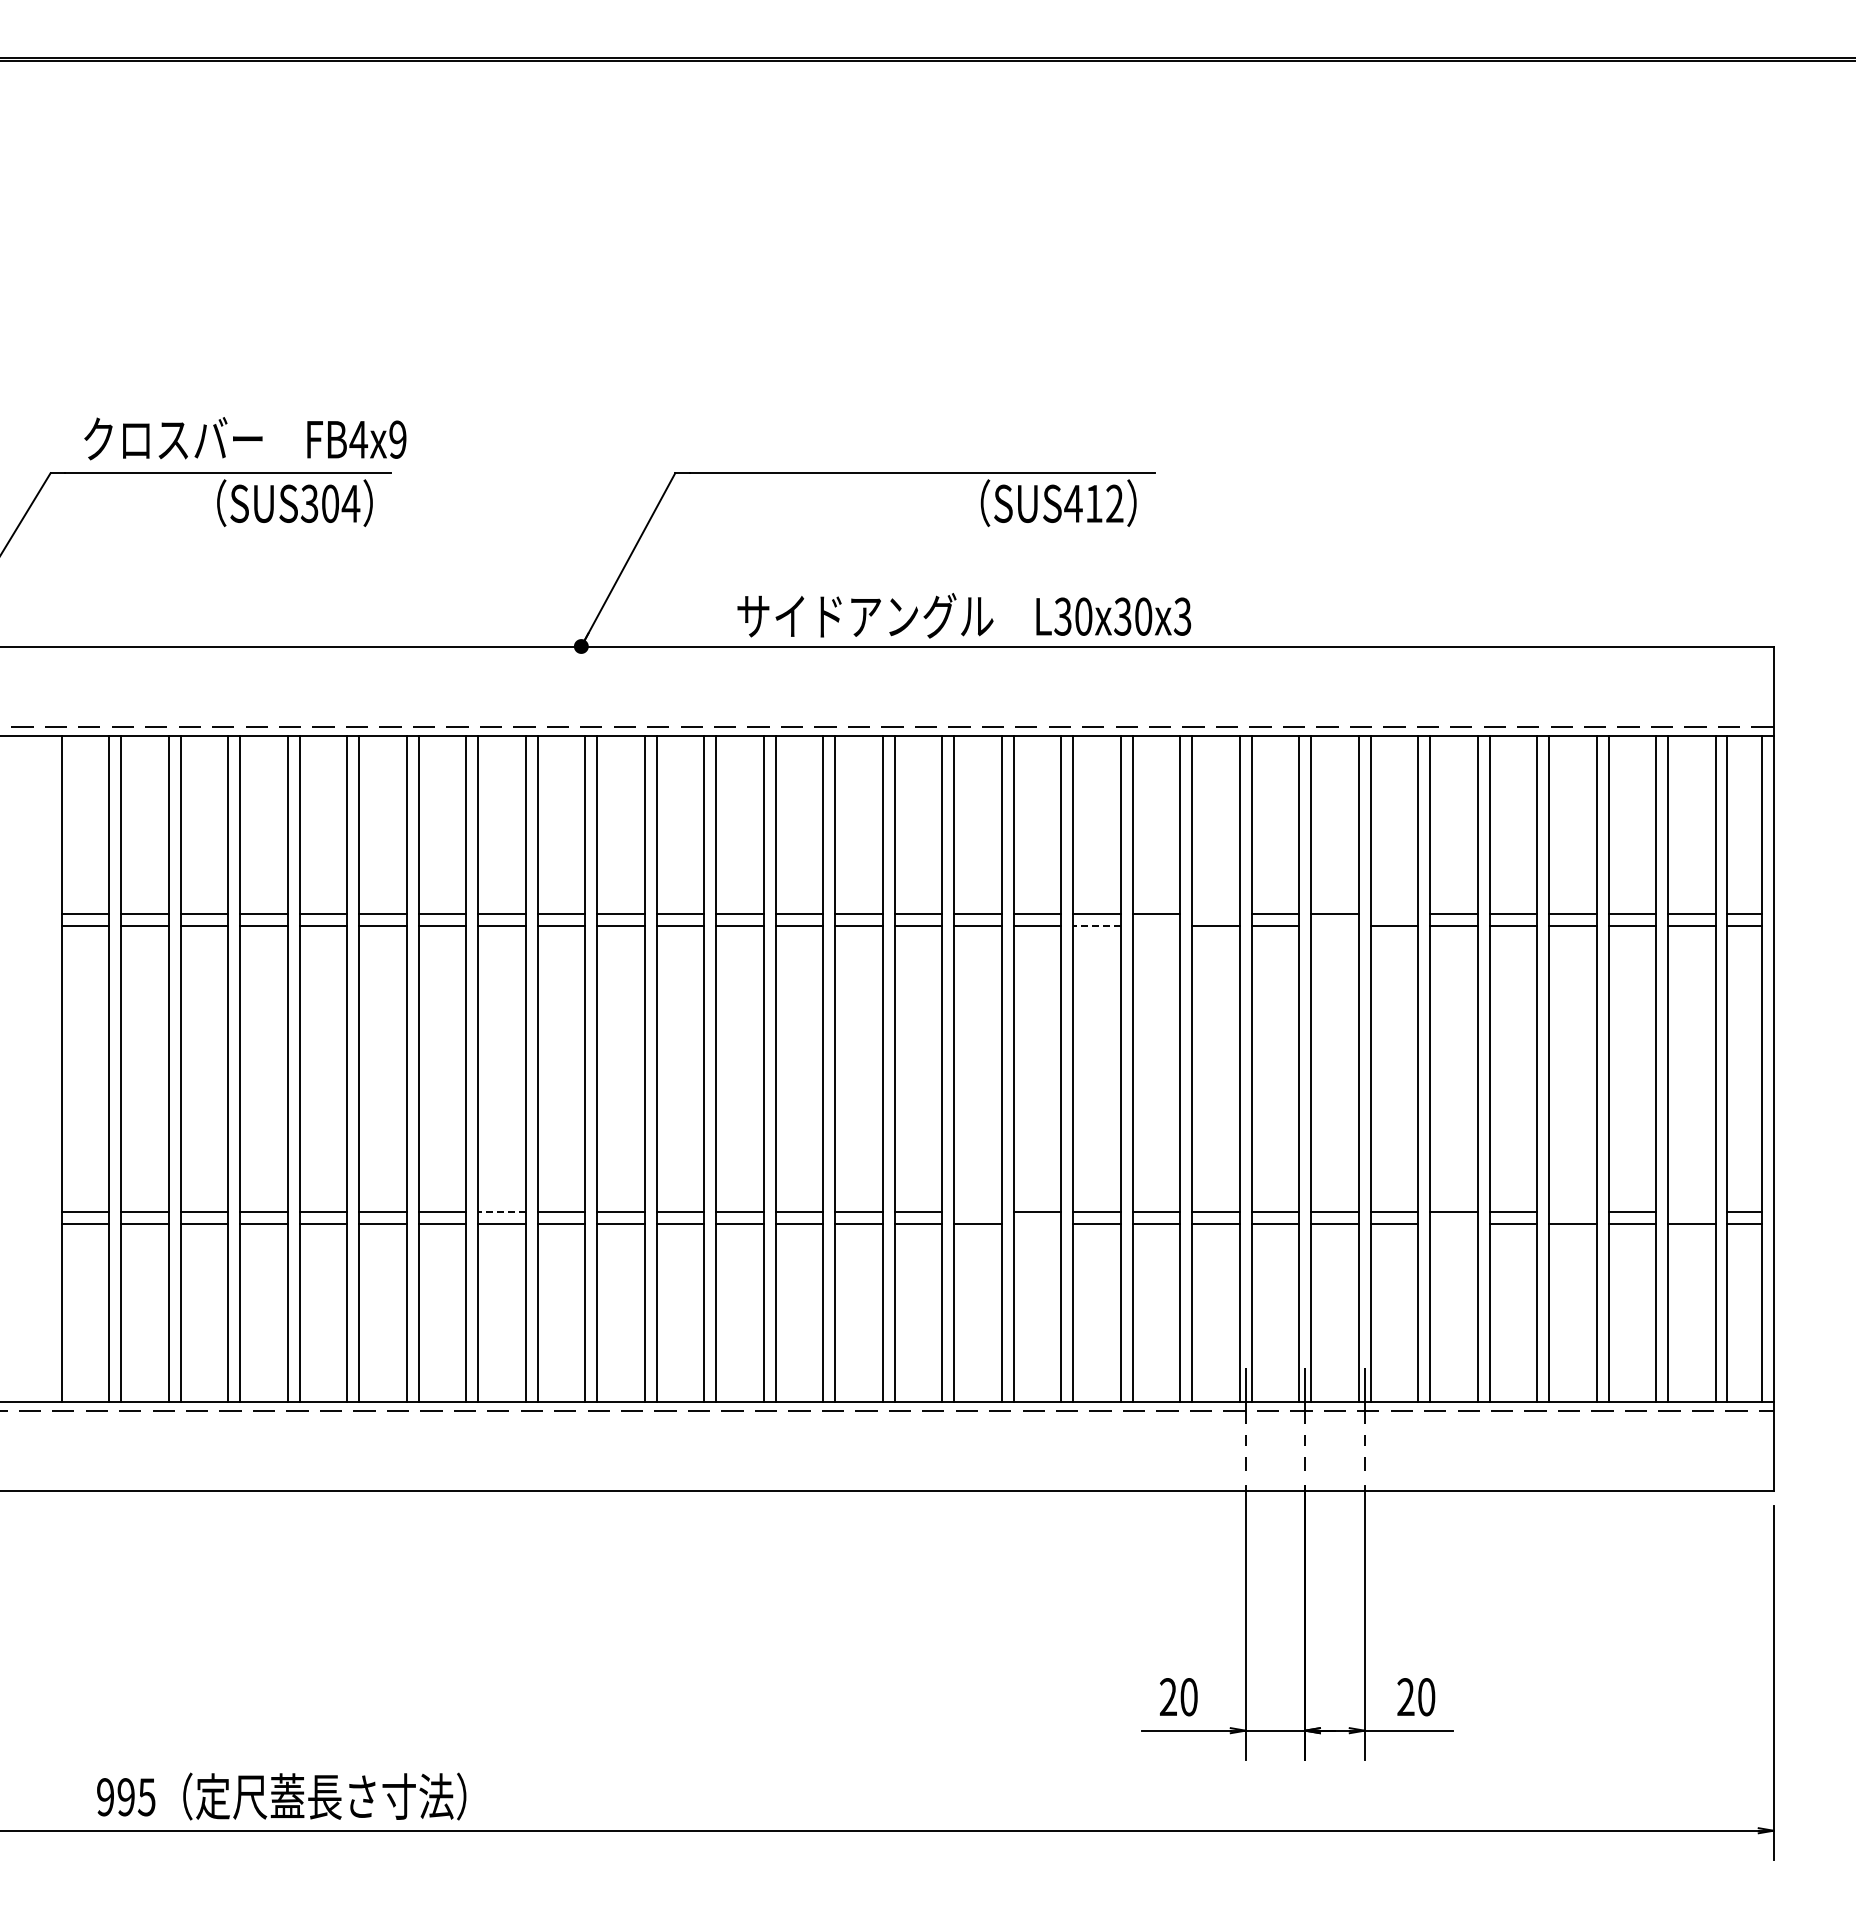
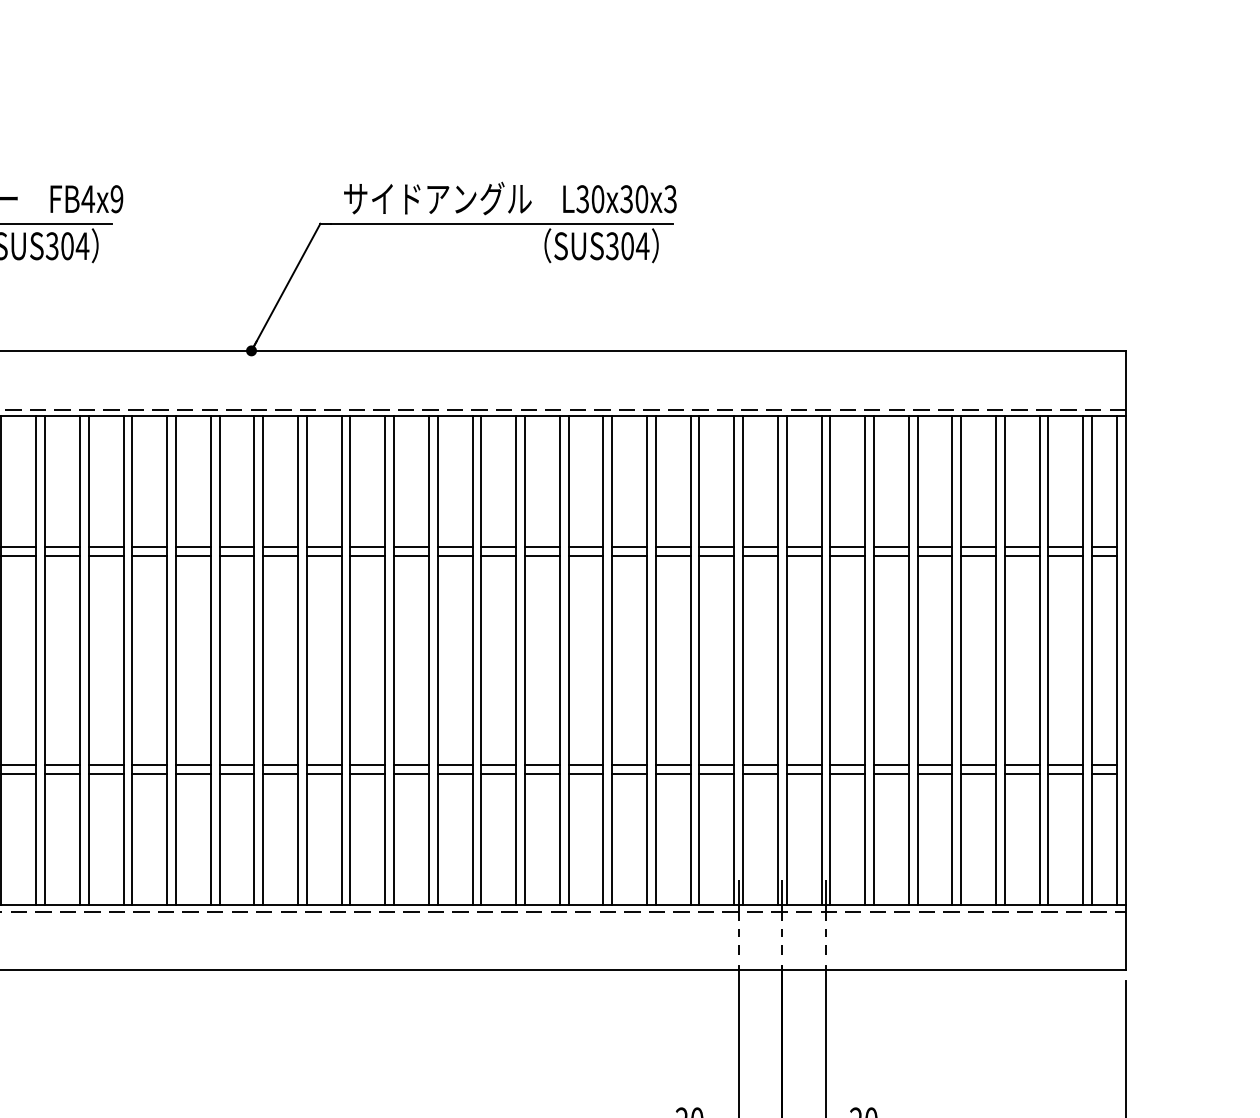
text: (1094, 503) -> (627, 245), SUS412 -> SUS304
text: (964, 615) -> (510, 198), moved
line: (1215, 914) -> (716, 547), added
line: (1394, 914) -> (847, 547), added
line: (1096, 926) -> (629, 556), dashed -> solid
line: (1156, 926) -> (673, 556), added
line: (1334, 926) -> (803, 556), added
line: (502, 1211) -> (193, 765), dashed -> solid
line: (977, 1211) -> (542, 765), added
line: (1572, 1211) -> (978, 765), added
line: (1691, 1211) -> (1065, 765), added
line: (1037, 1223) -> (586, 774), added
line: (1453, 1223) -> (891, 774), added

